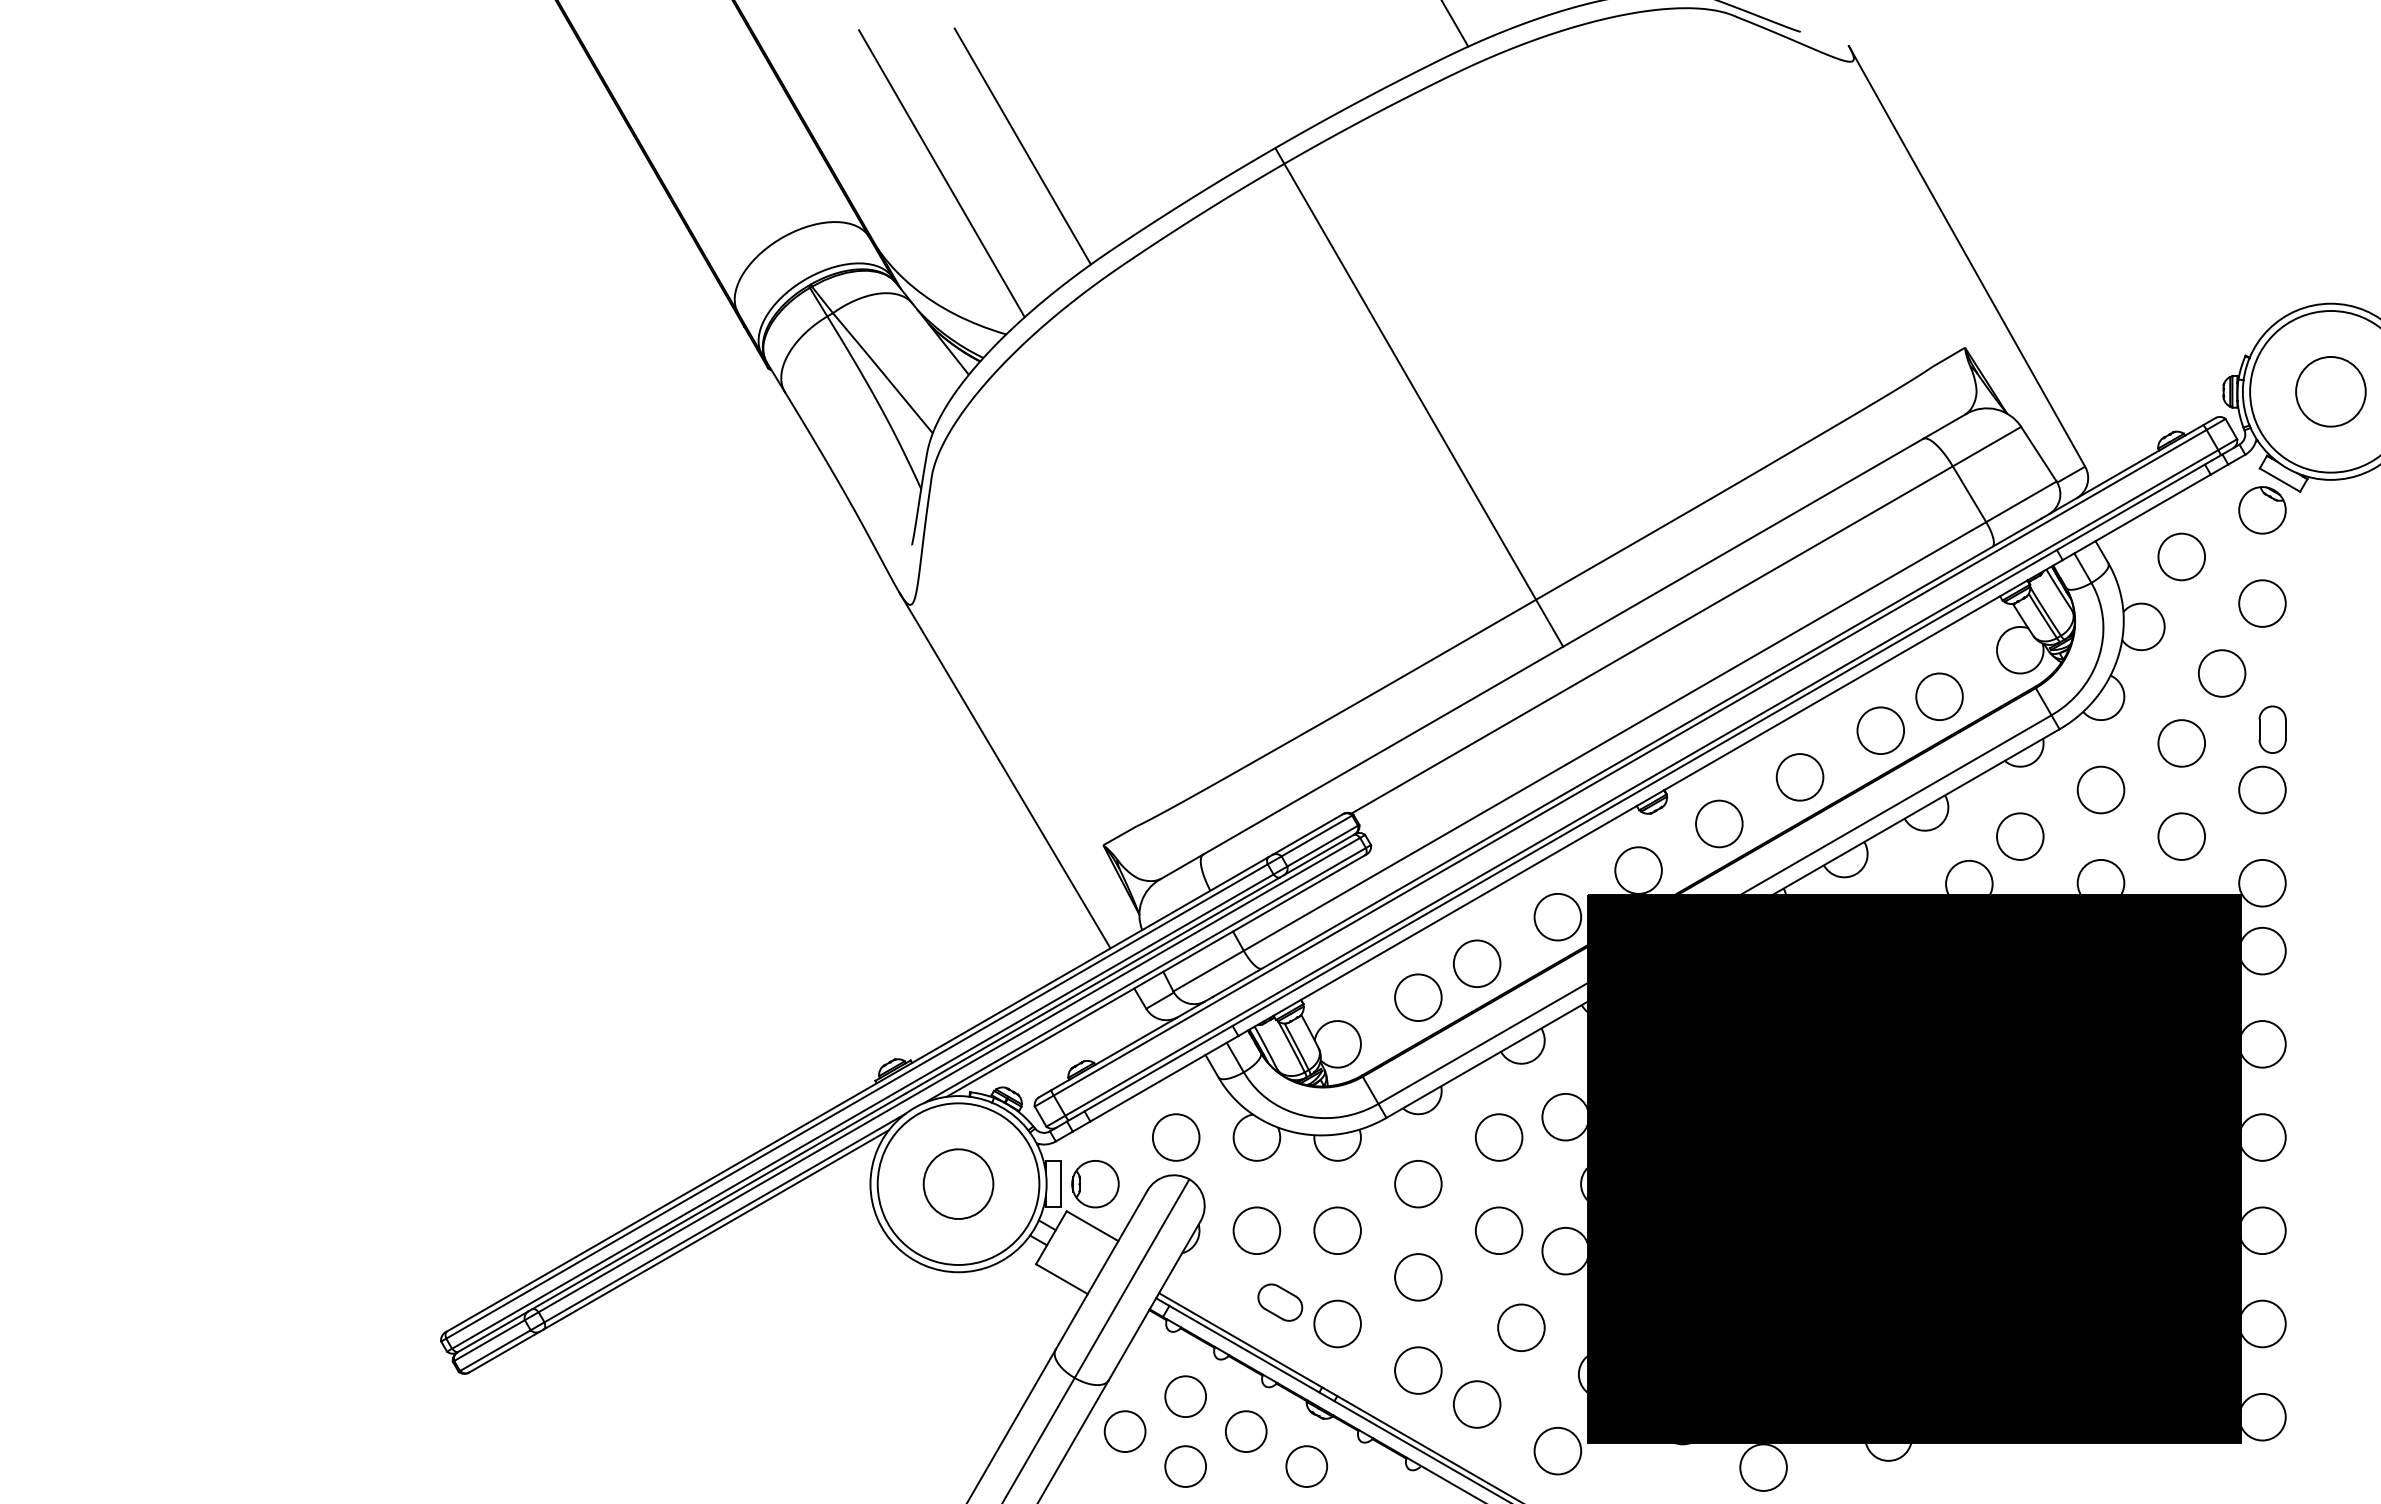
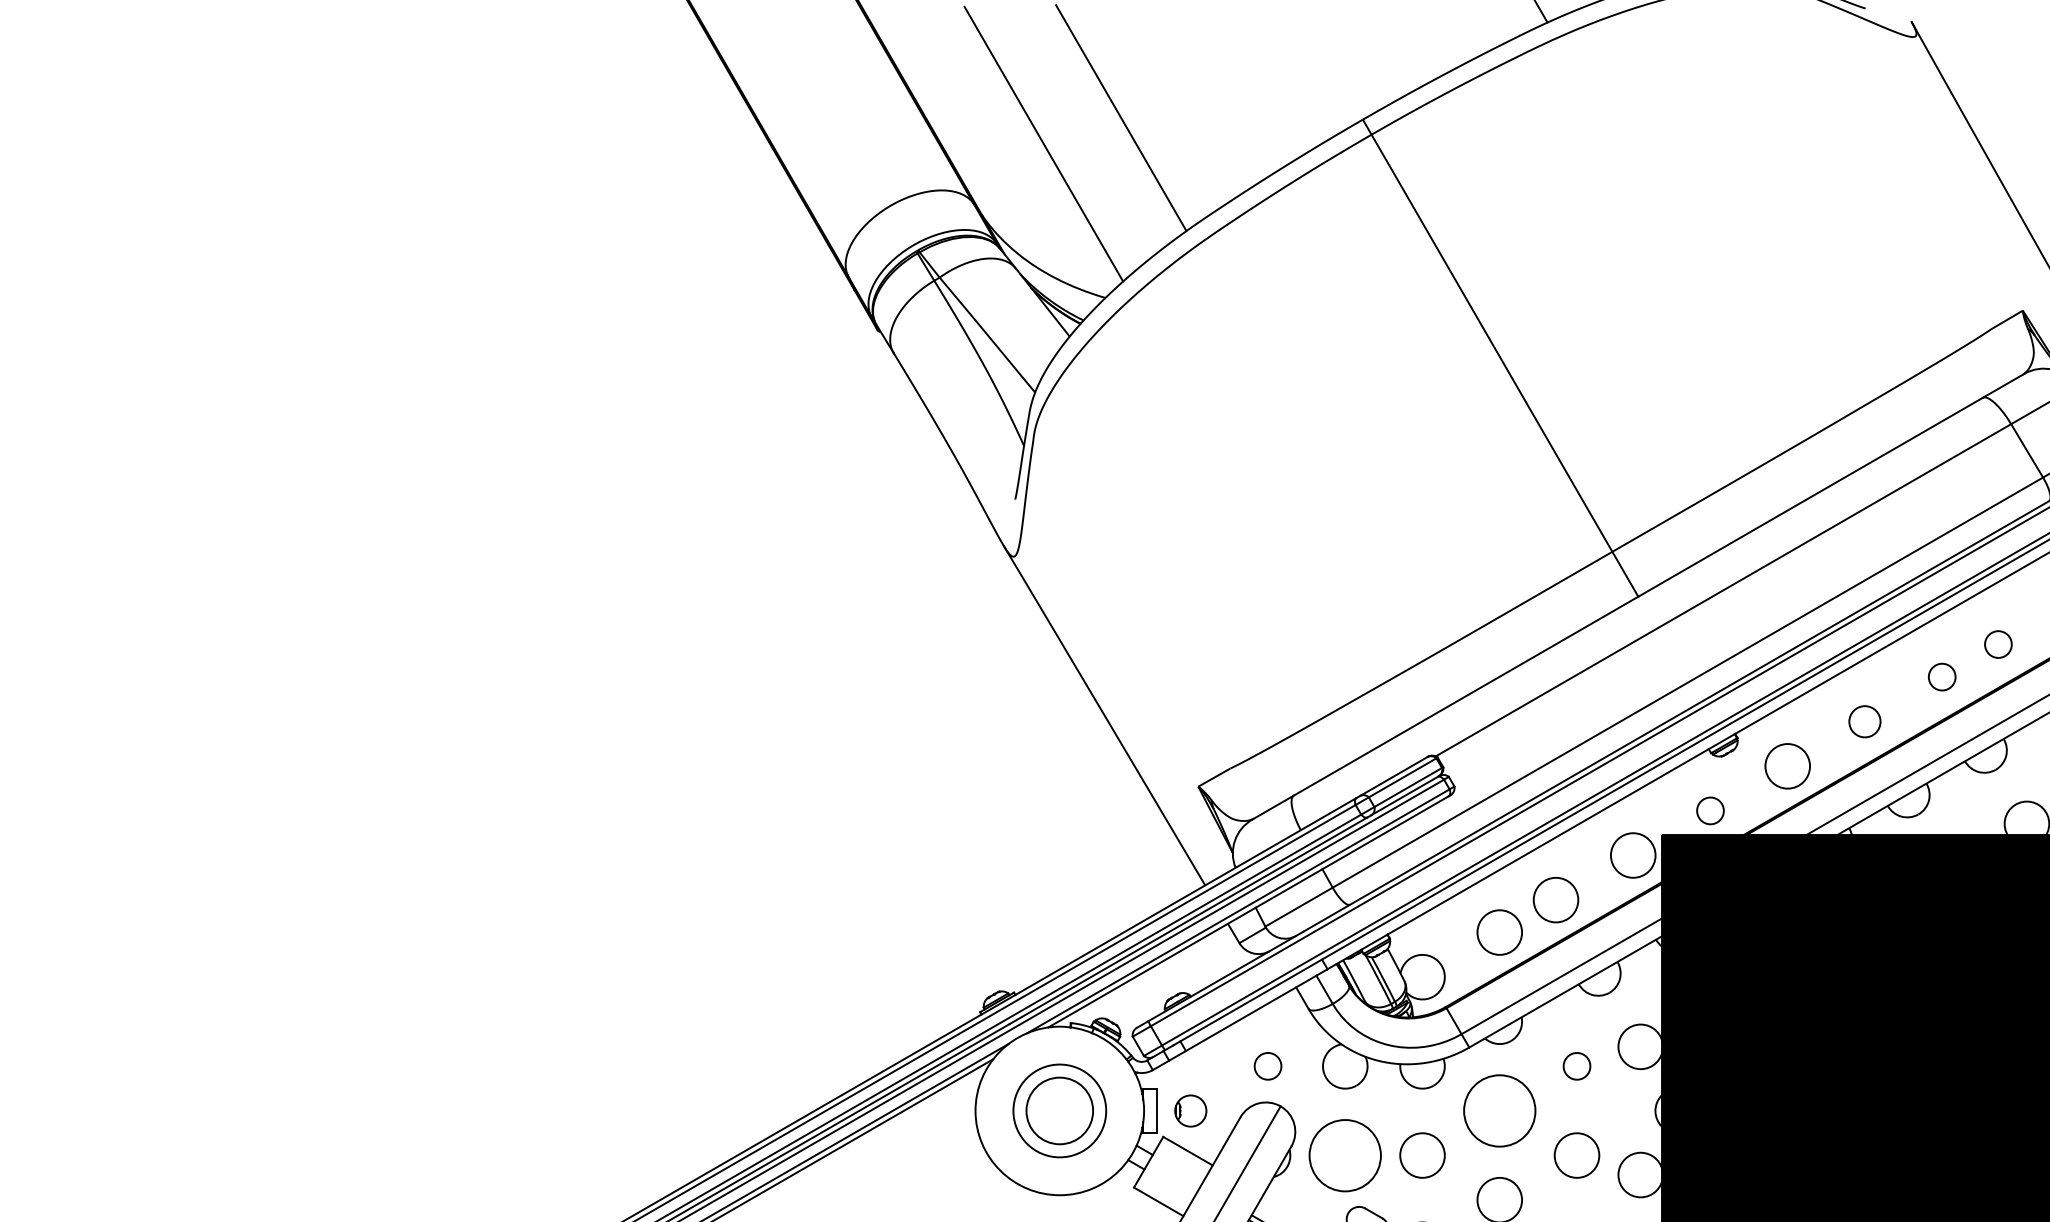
circle: (1939, 696) -> (1998, 644), size x0.6
circle: (1880, 730) -> (1941, 676), size x0.6
circle: (1799, 777) -> (1864, 721), size x0.7
circle: (1638, 870) -> (1710, 810), size x0.6
circle: (1175, 1137) -> (1267, 1066), size x0.6
circle: (1498, 1137) -> (1576, 1066), size x0.6
circle: (958, 1183) -> (1059, 1110), size x0.6
circle: (1418, 1183) -> (1499, 1110), size x1.6
part: (1095, 1184) -> (1190, 1111), size x0.7
circle: (1256, 1230) -> (1344, 1155), size x1.6

